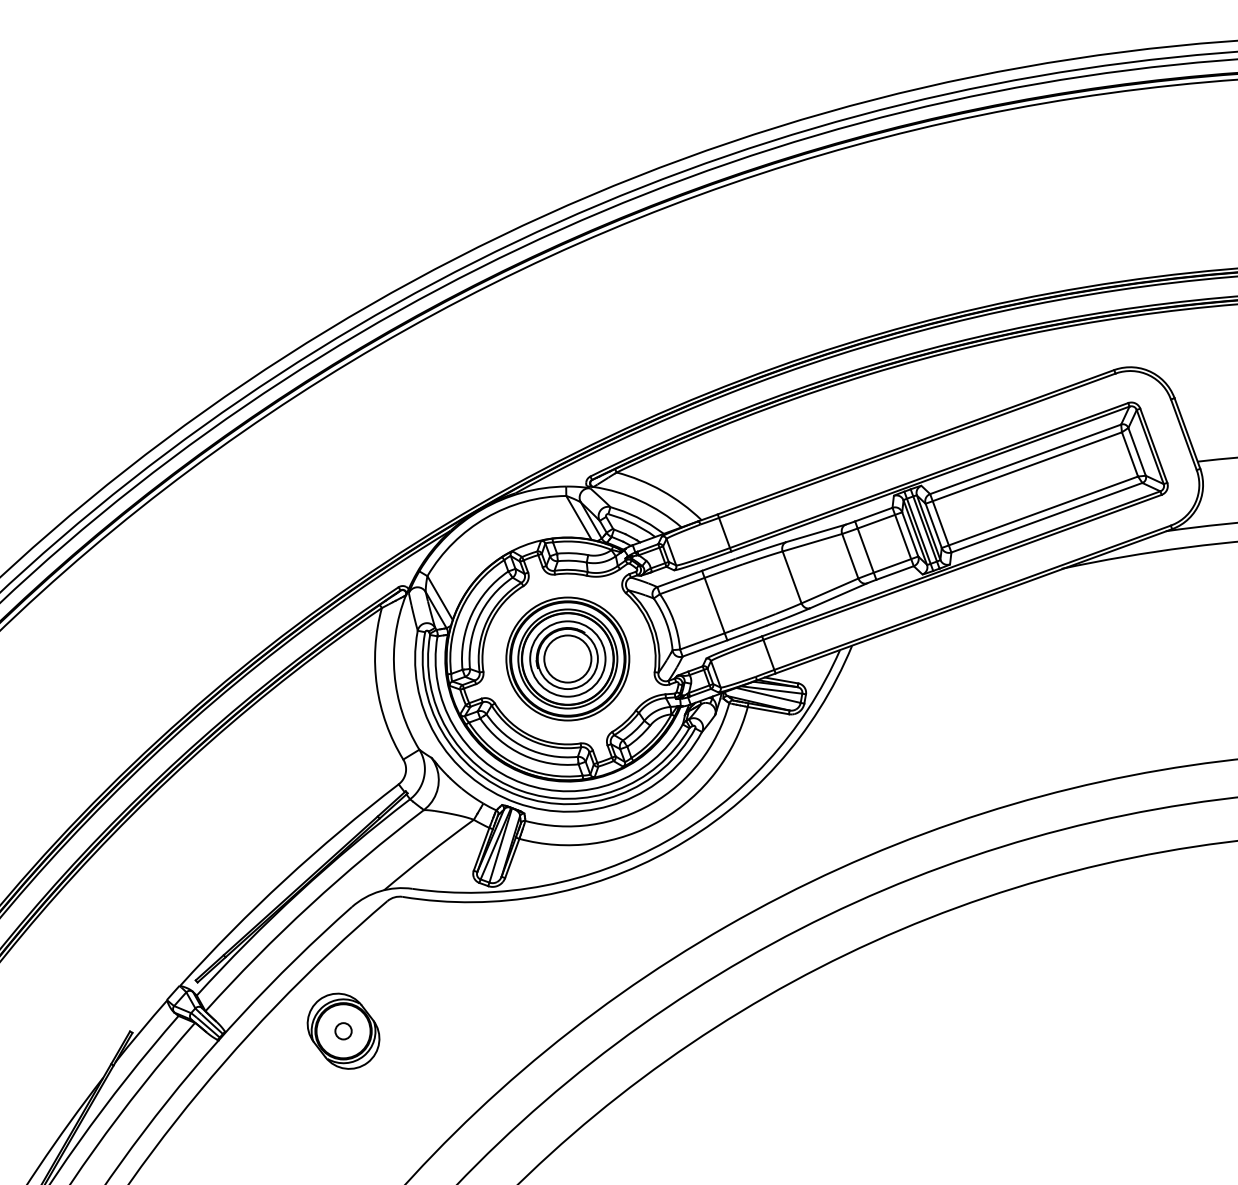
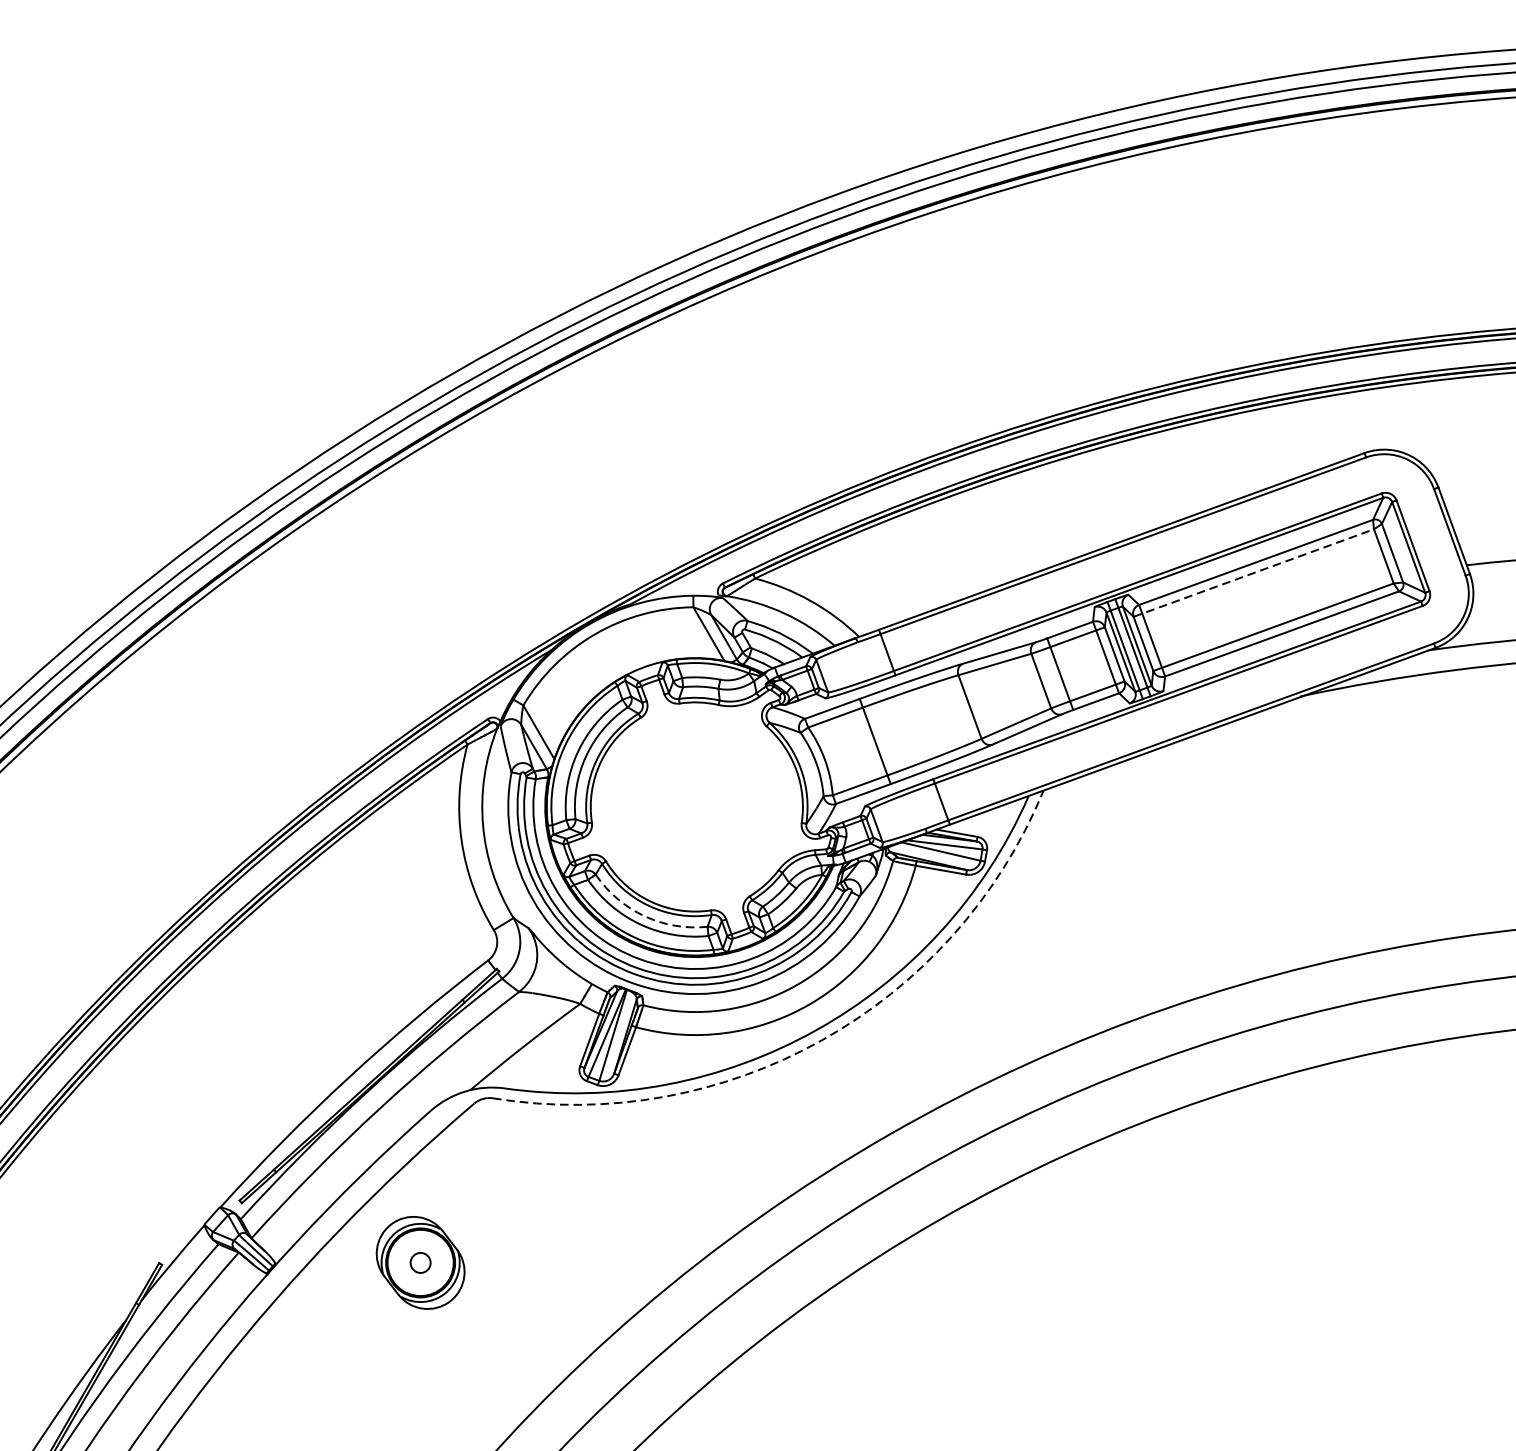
line: (1024, 467) -> (1254, 572), solid -> dashed
part: (567, 658) -> (694, 806), removed
arc: (526, 748) -> (644, 916), solid -> dashed
arc: (671, 849) -> (822, 1040), solid -> dashed

